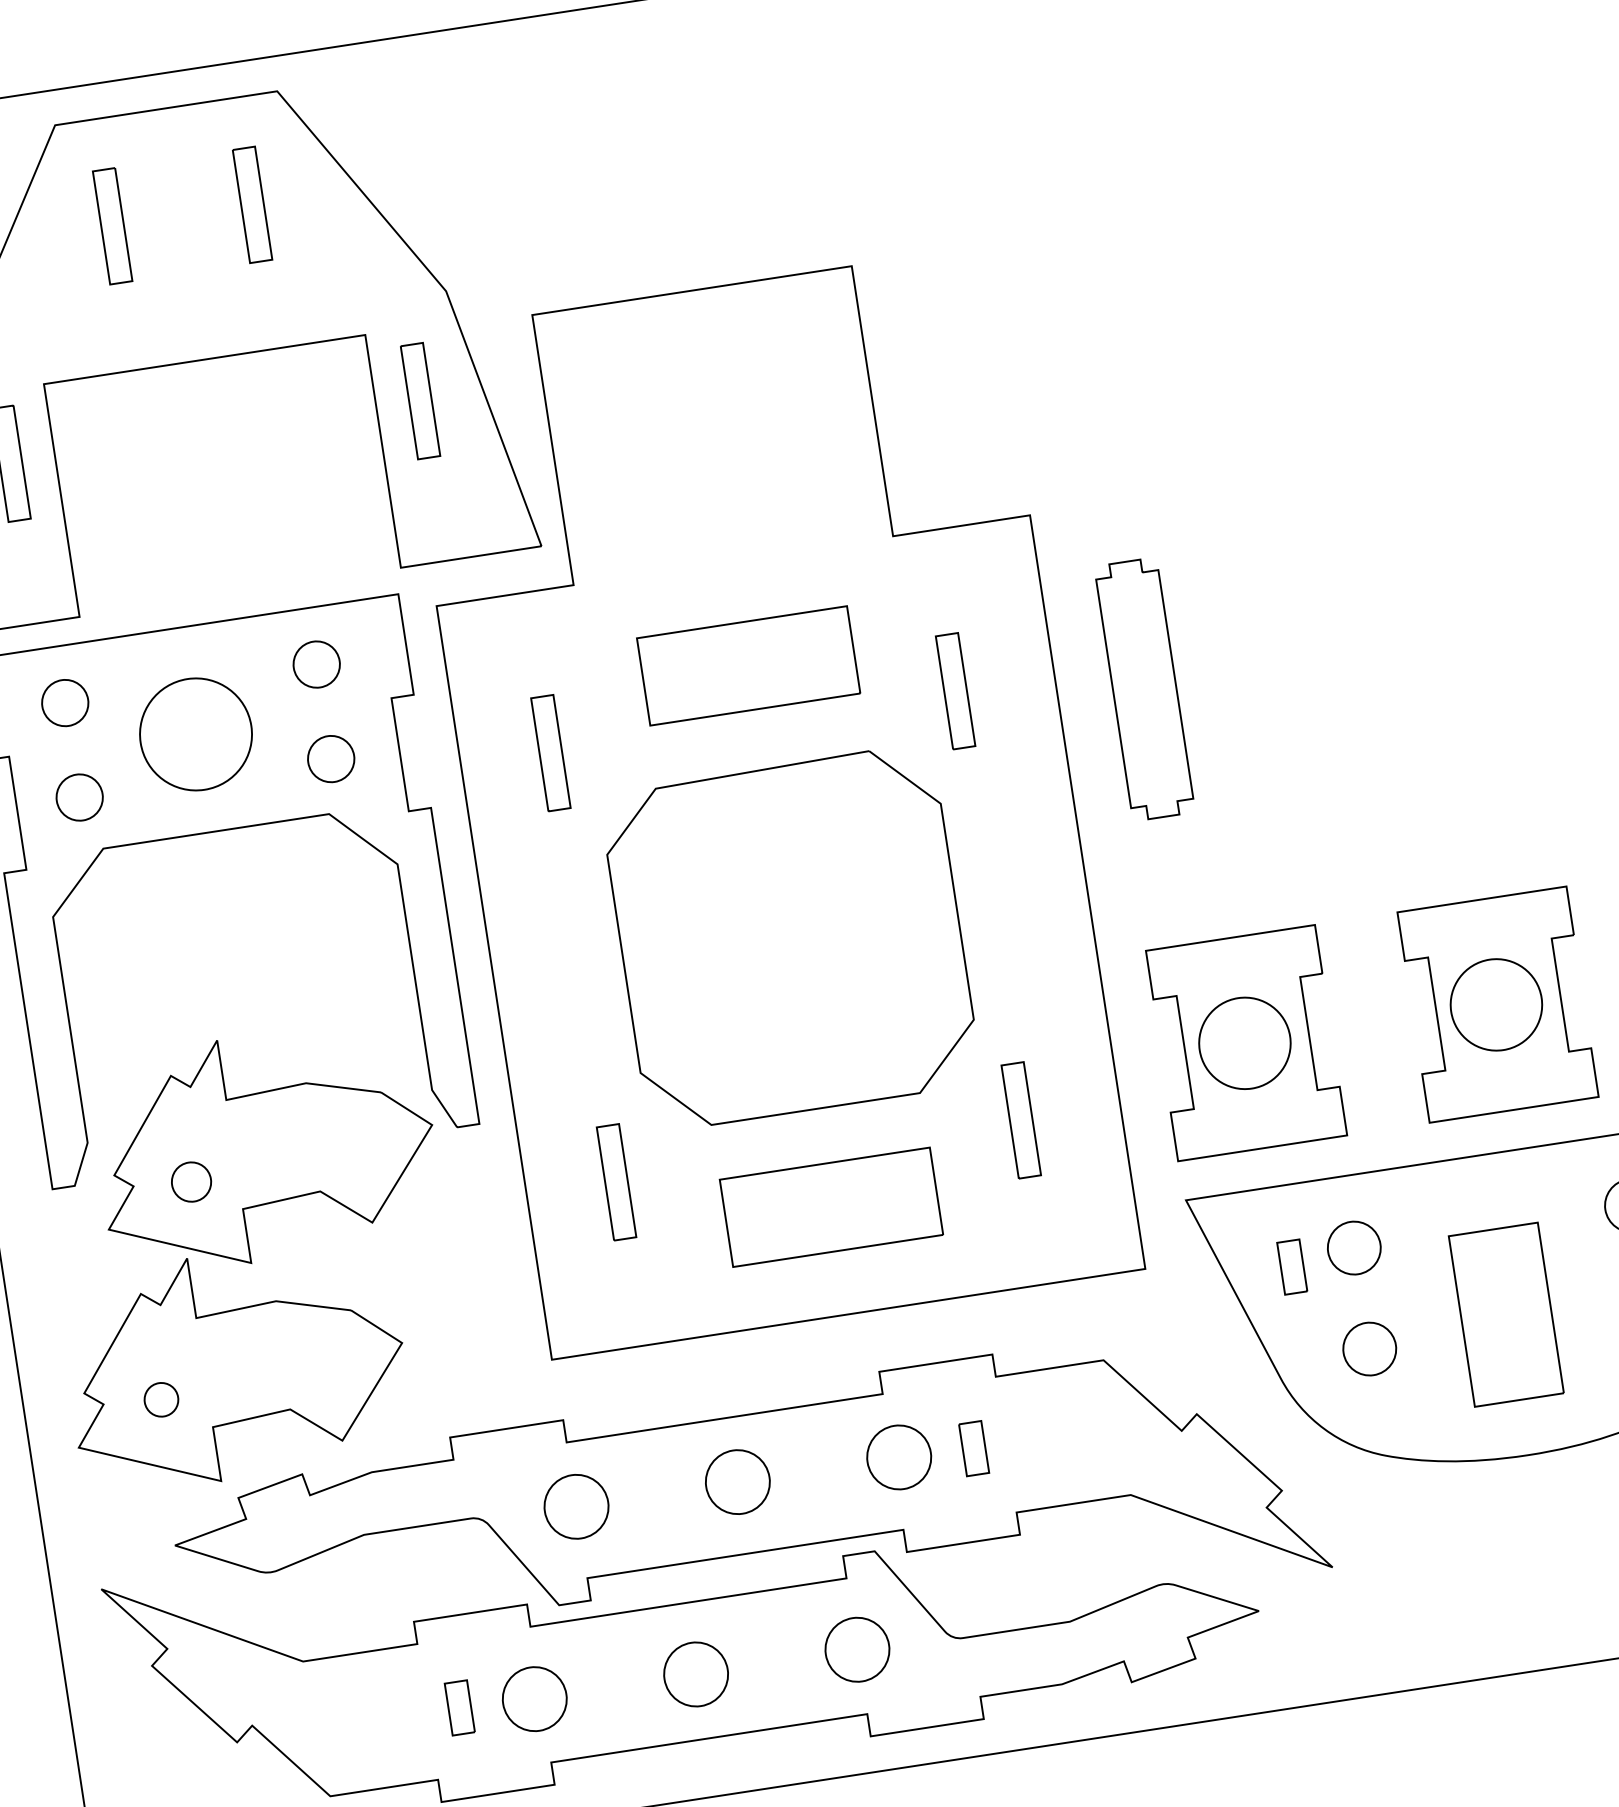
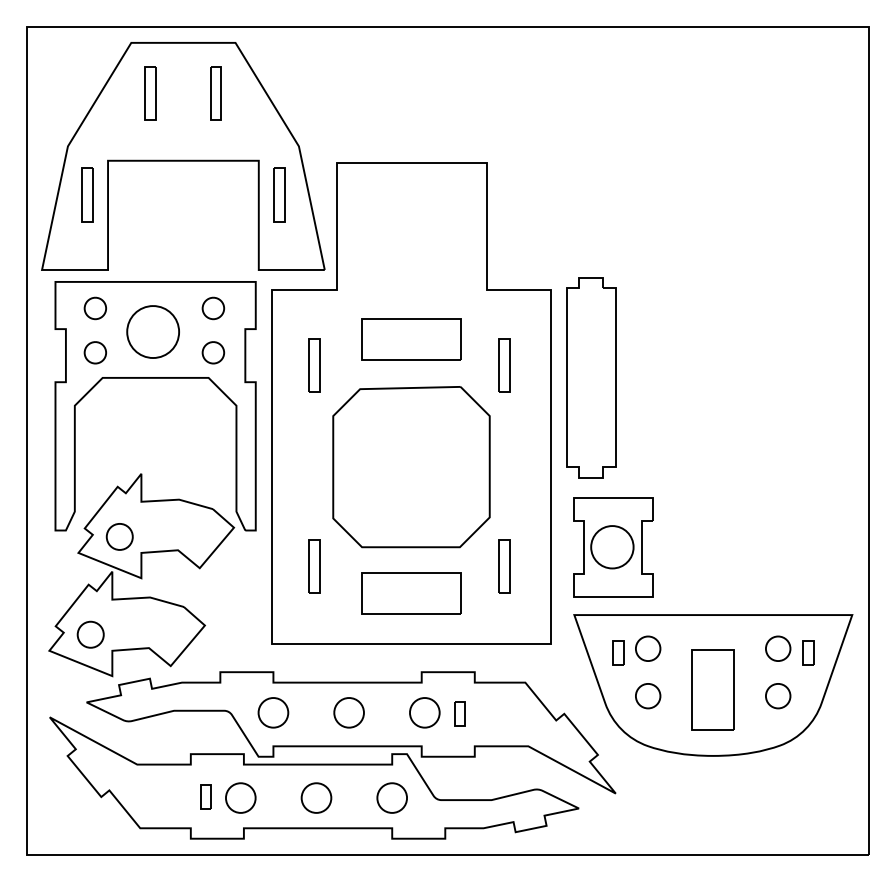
part: (1145, 688) -> (591, 377), size x1.67
part: (1498, 1005) -> (731, 547), removed
part: (190, 1181) -> (119, 536), size x1.43
part: (161, 1399) -> (90, 634), size x1.67

